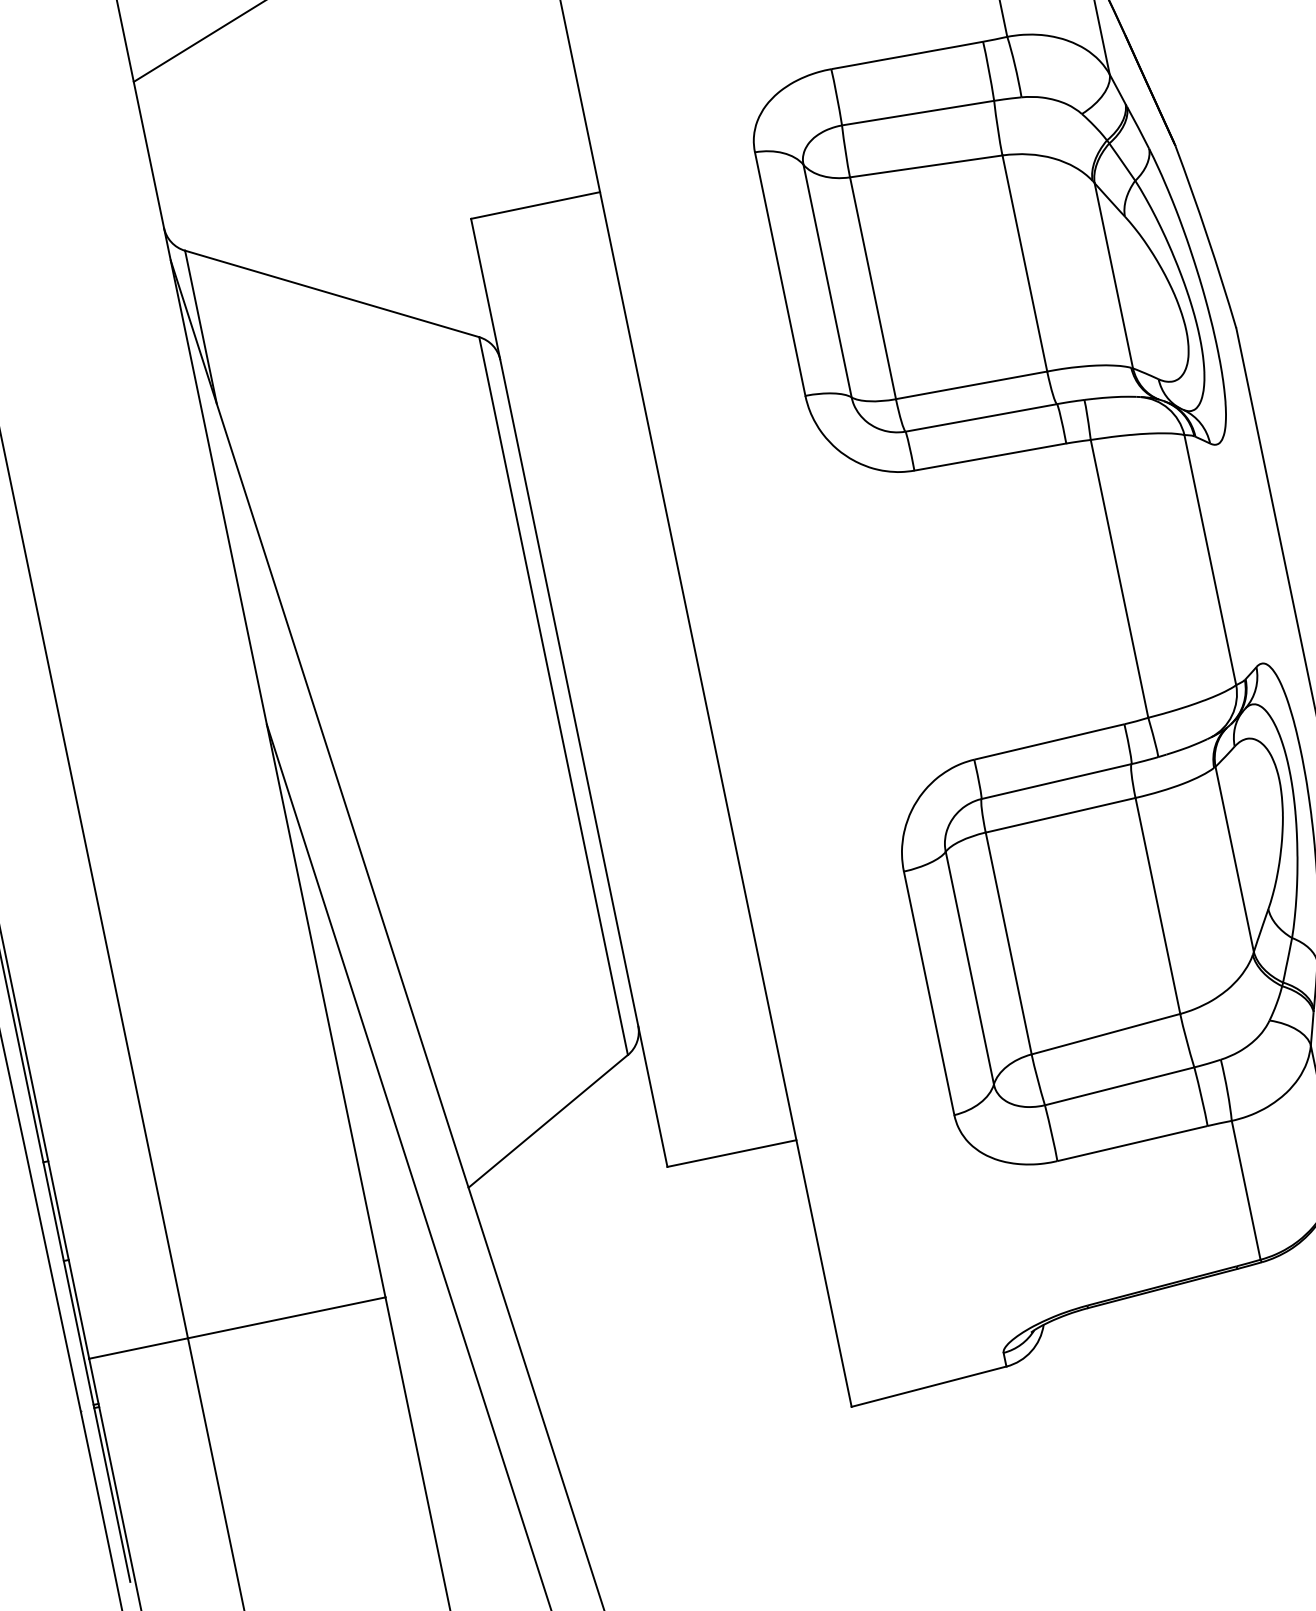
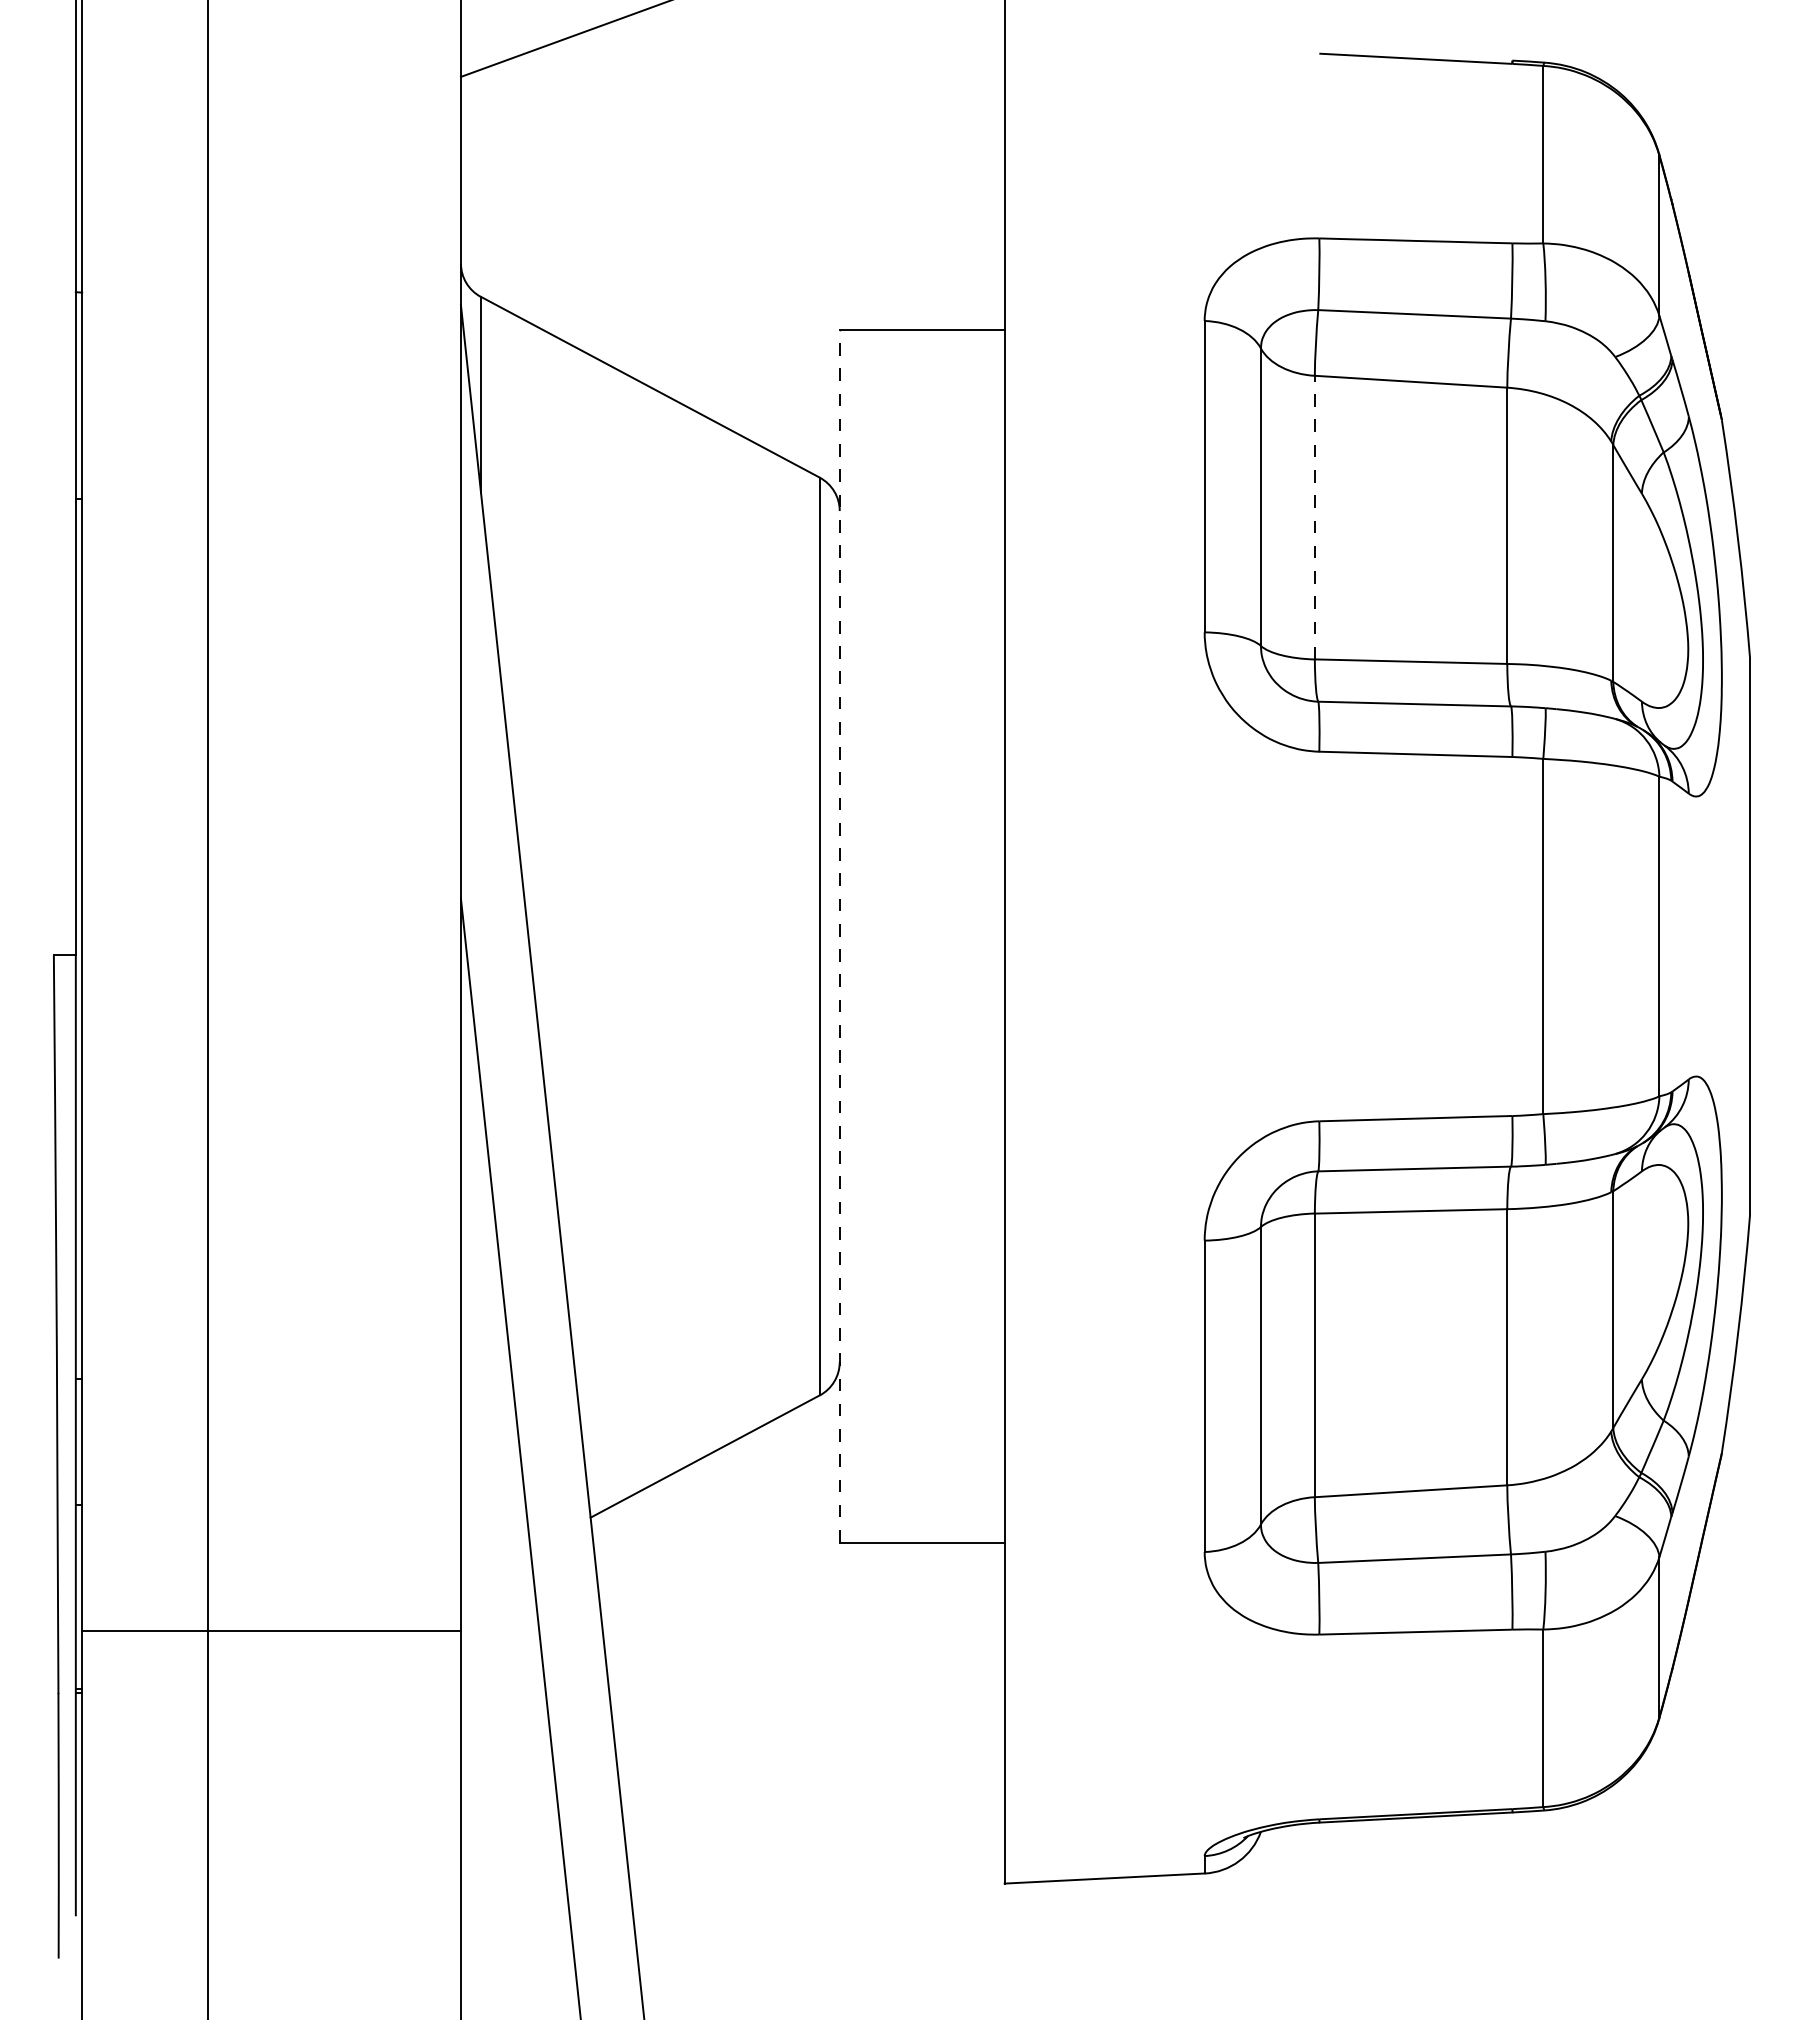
line: (872, 288) -> (1314, 517), solid -> dashed
line: (569, 692) -> (839, 936), solid -> dashed

